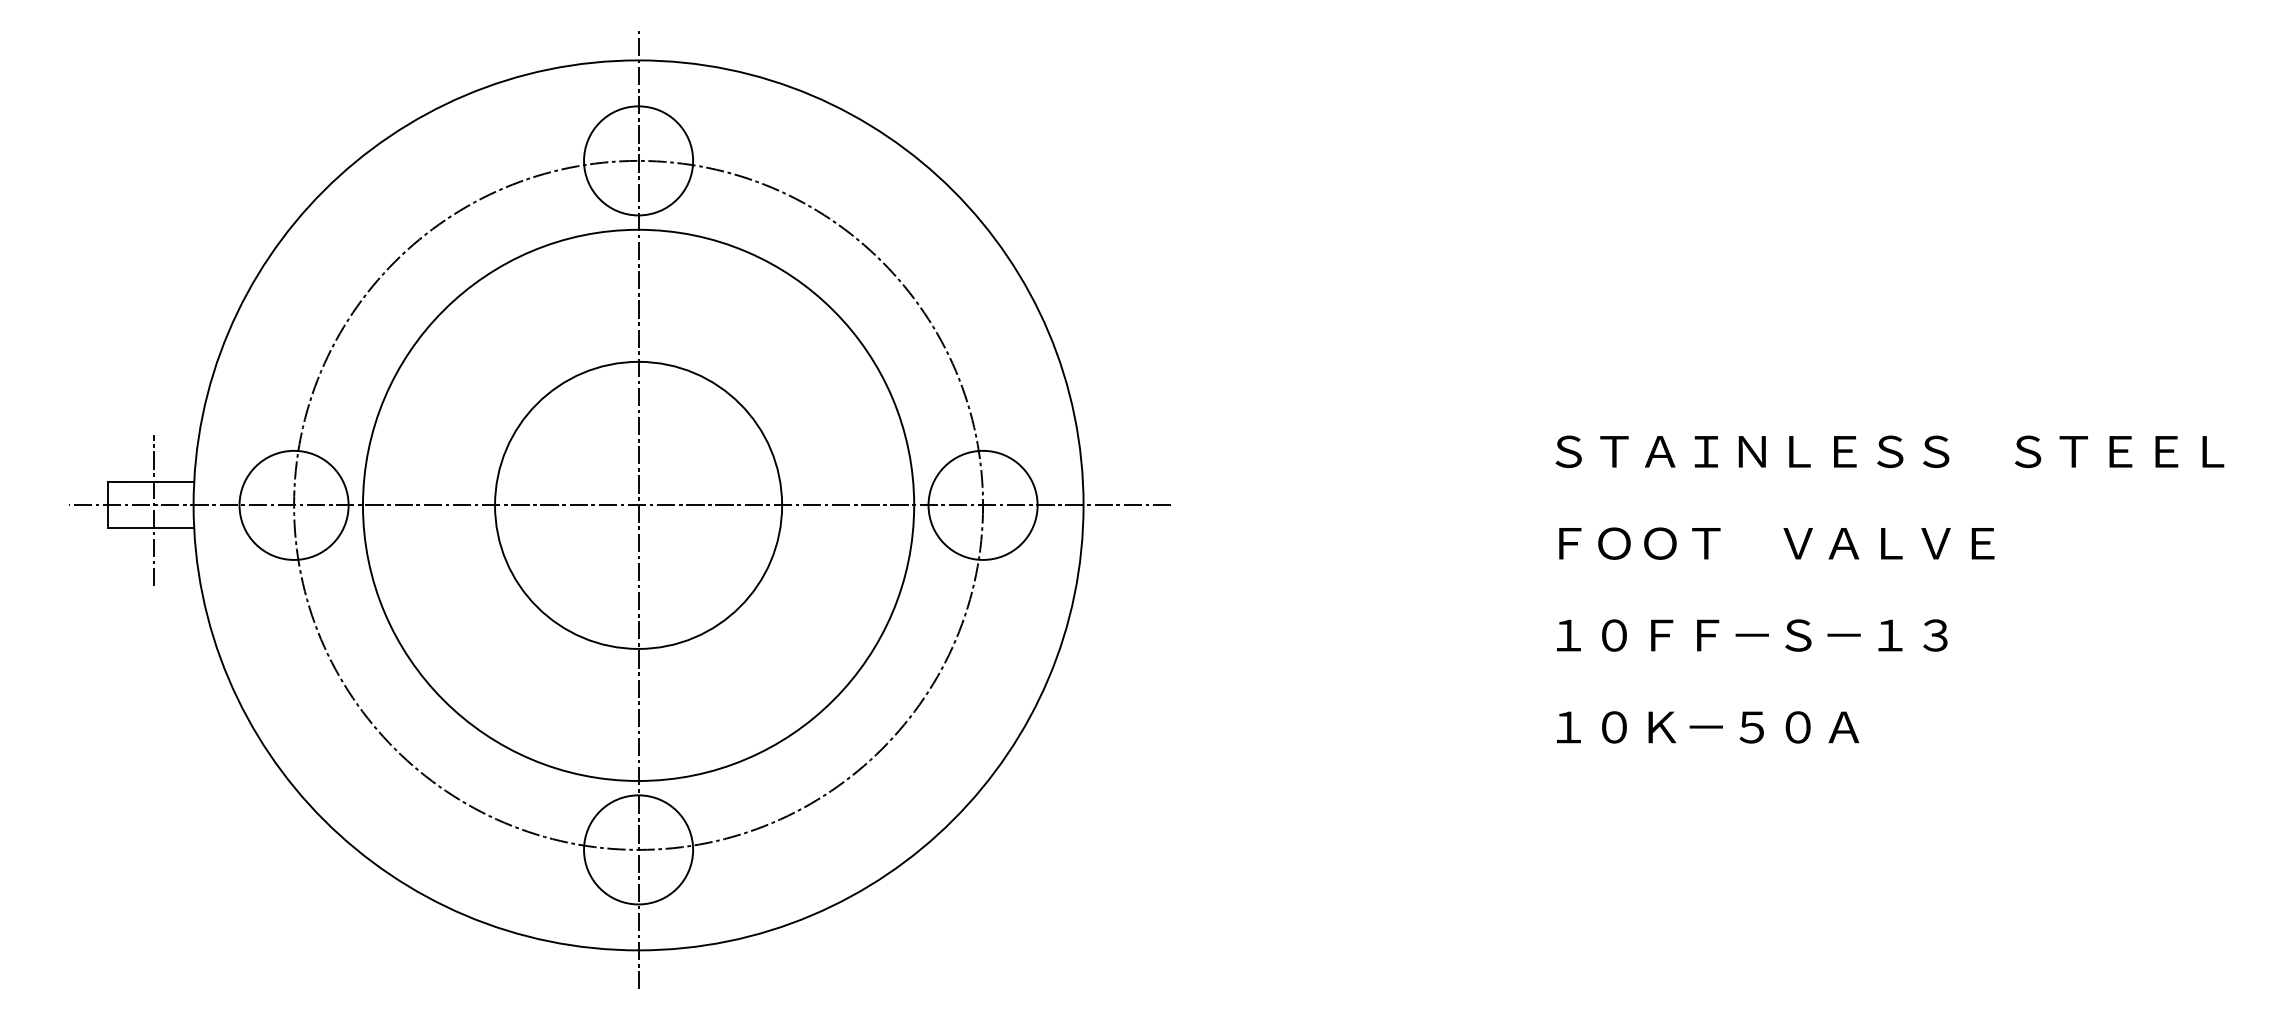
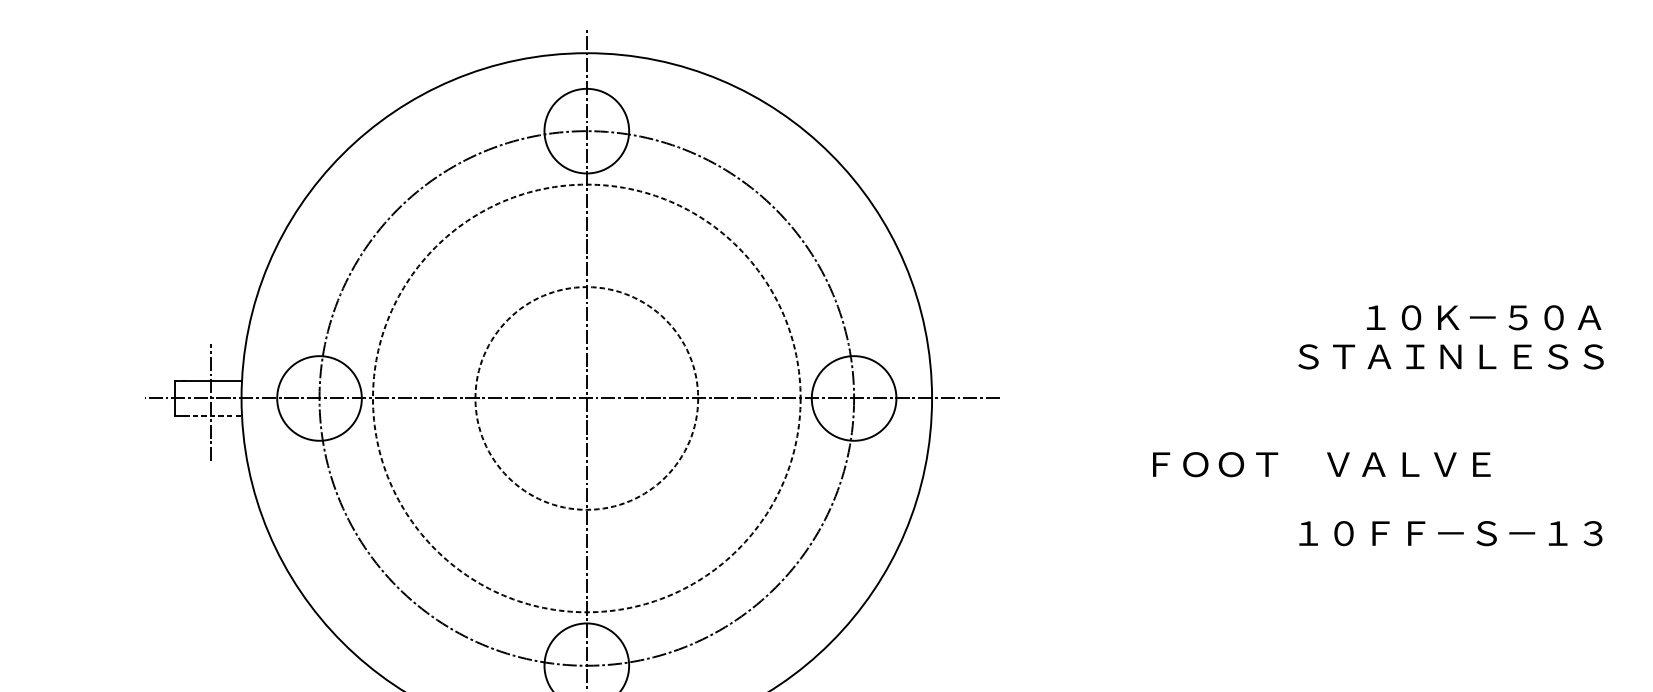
circle: (638, 504) -> (586, 397), solid -> dashed
circle: (638, 505) -> (586, 398), solid -> dashed
line: (157, 528) -> (213, 416), solid -> dashed
text: (1776, 543) -> (1321, 464), moved
text: (1752, 635) -> (1451, 533), moved
text: (1708, 727) -> (1484, 317), moved

